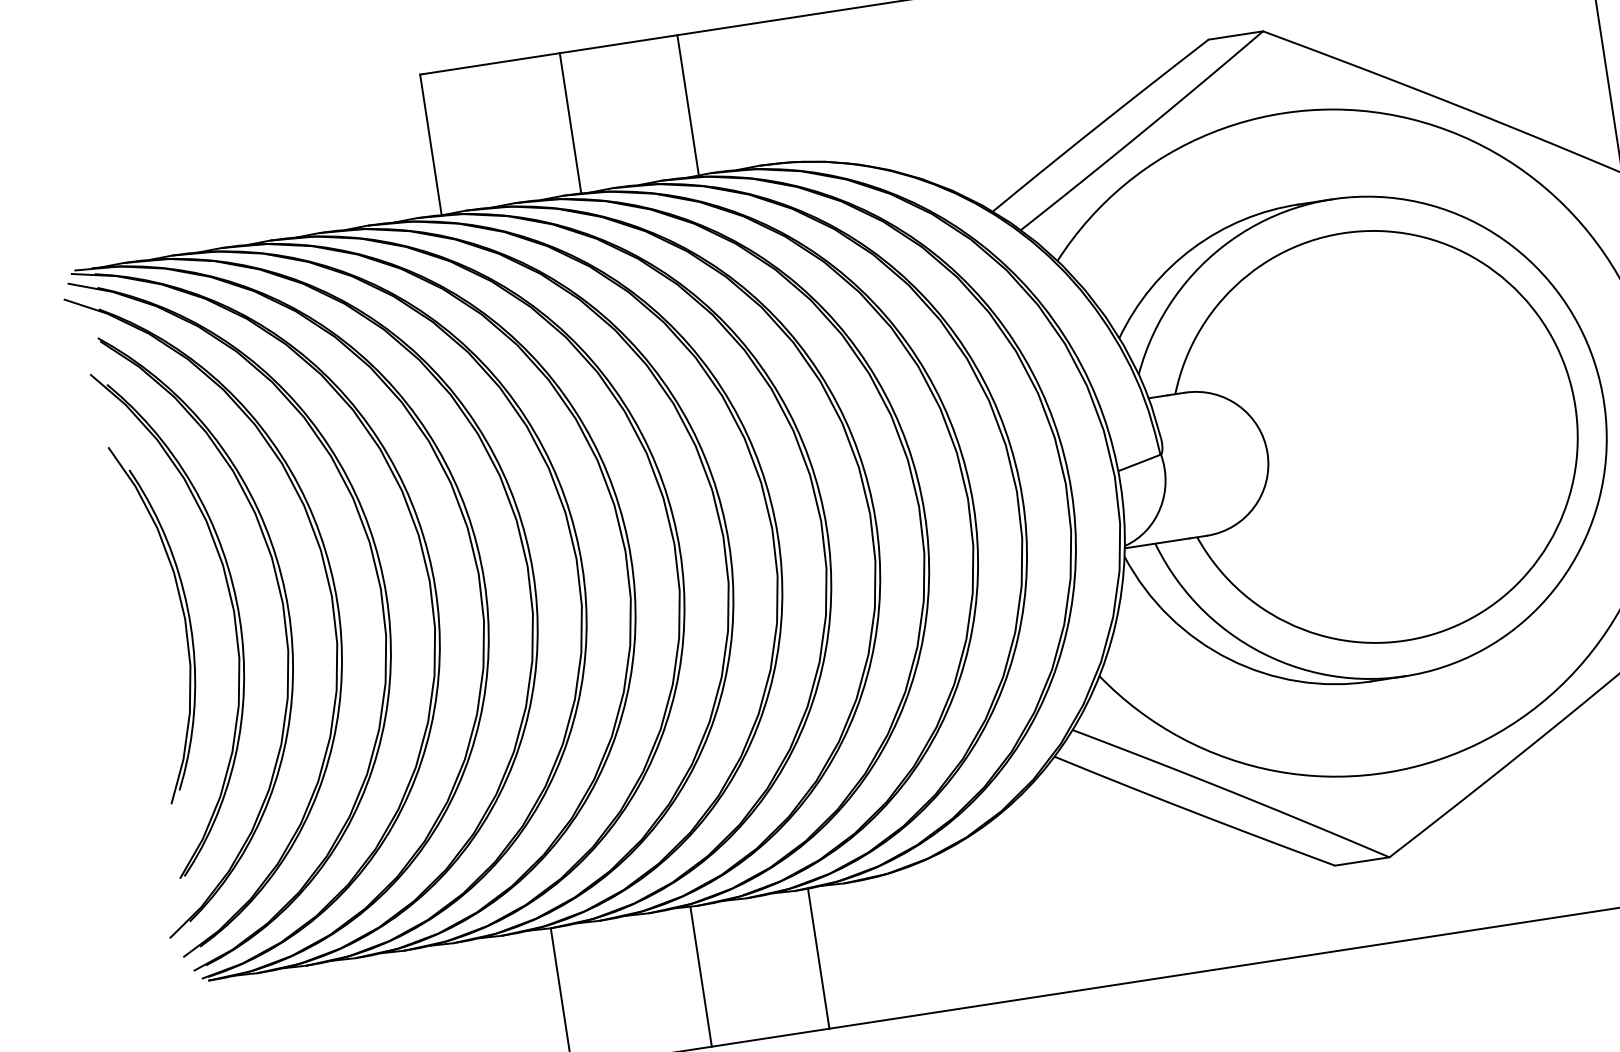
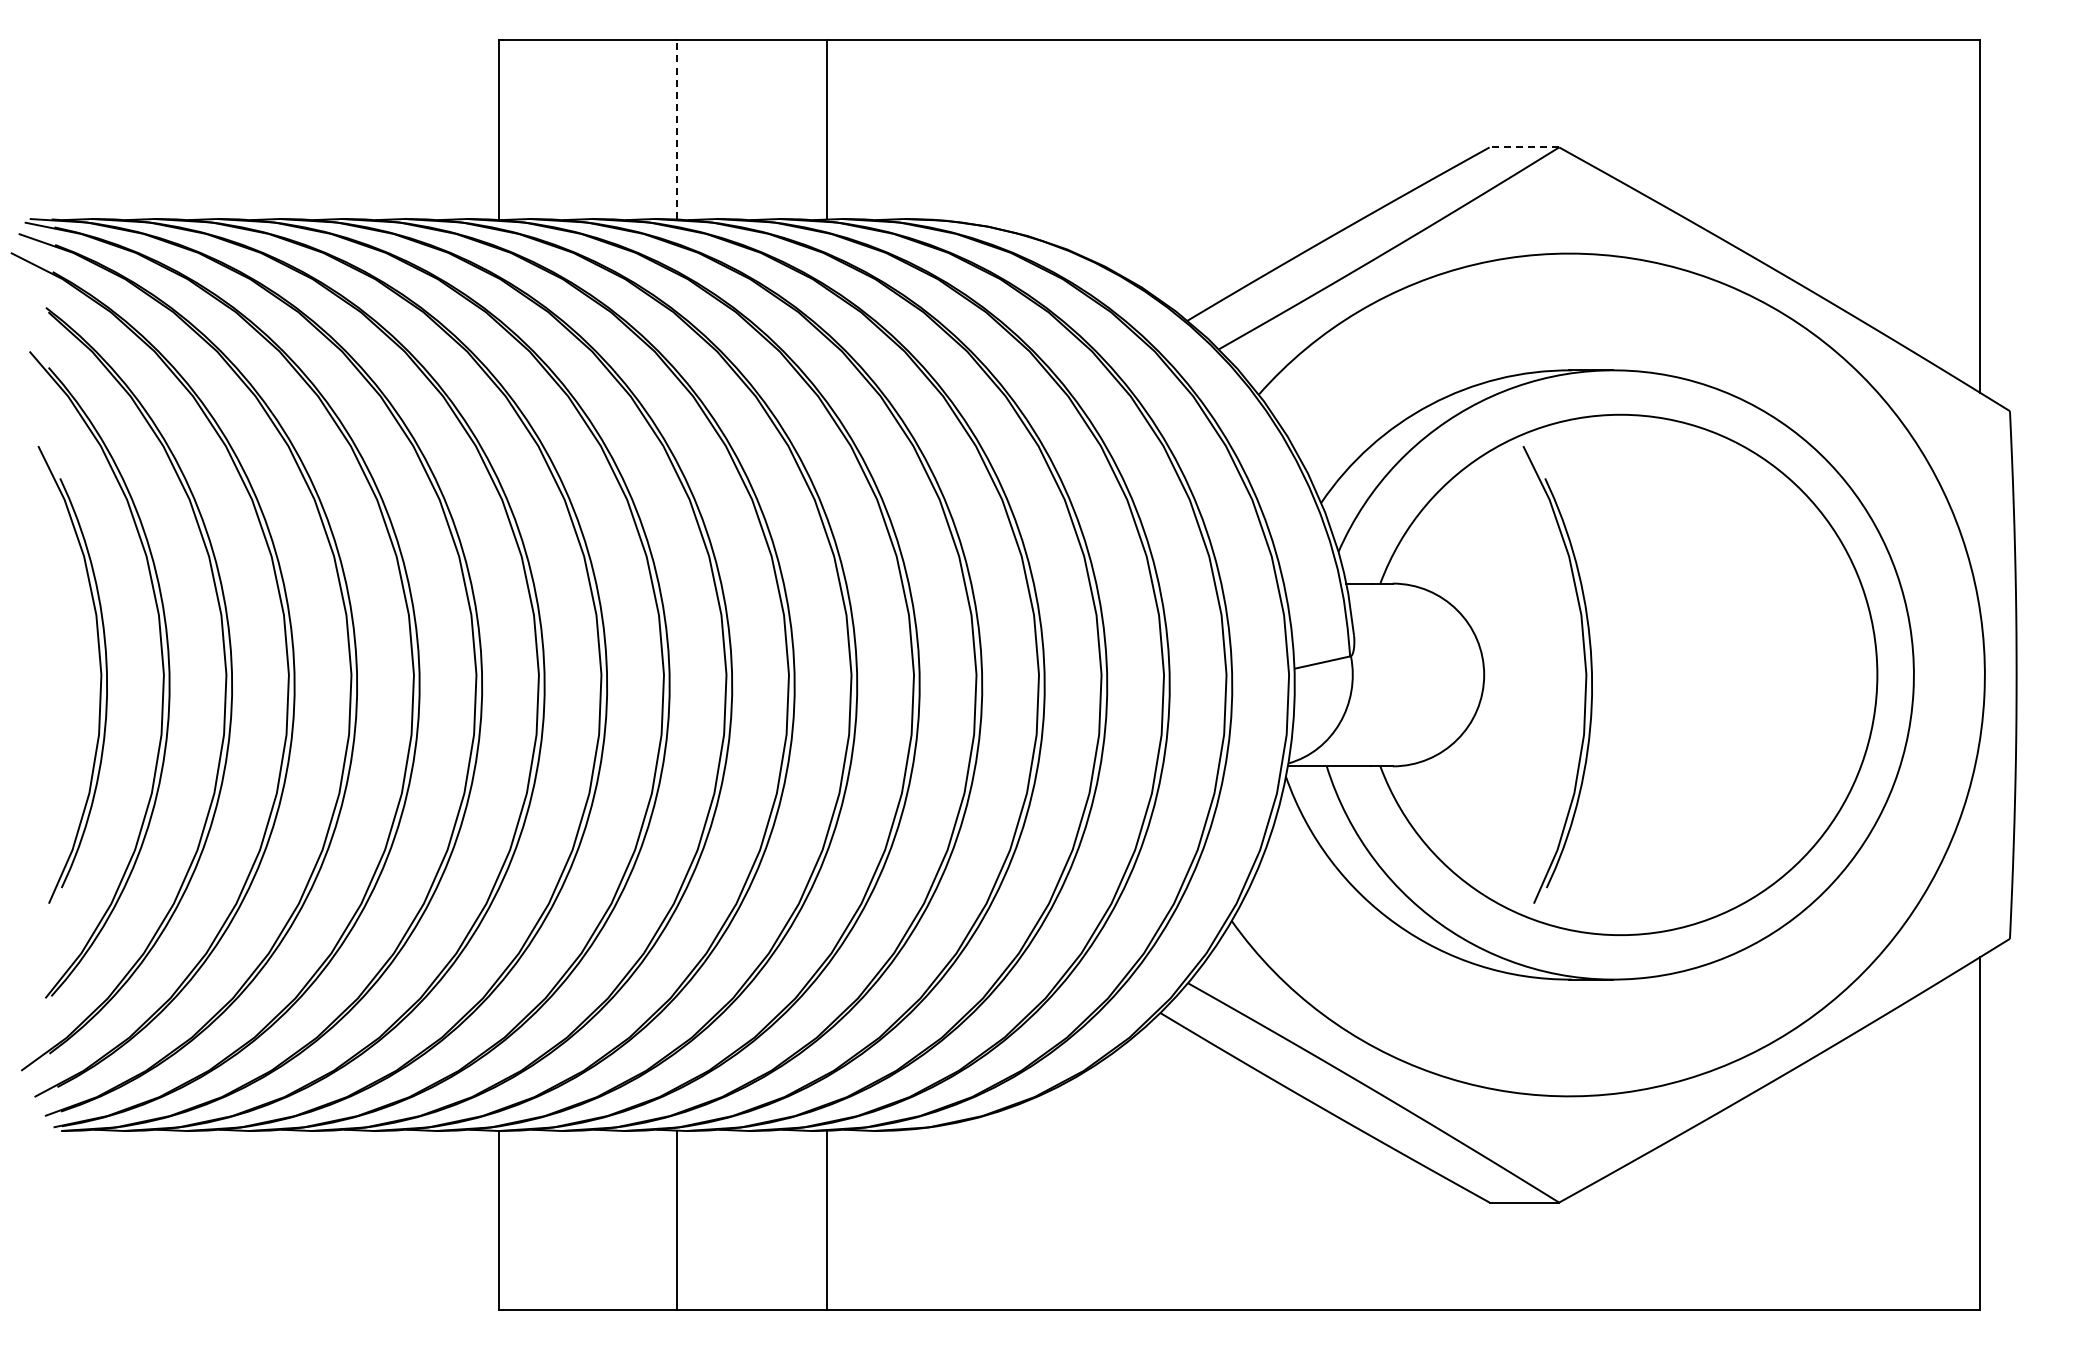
line: (1235, 35) -> (1524, 147), solid -> dashed
line: (570, 122) -> (677, 129), solid -> dashed
part: (1345, 435) -> (1584, 667), added

